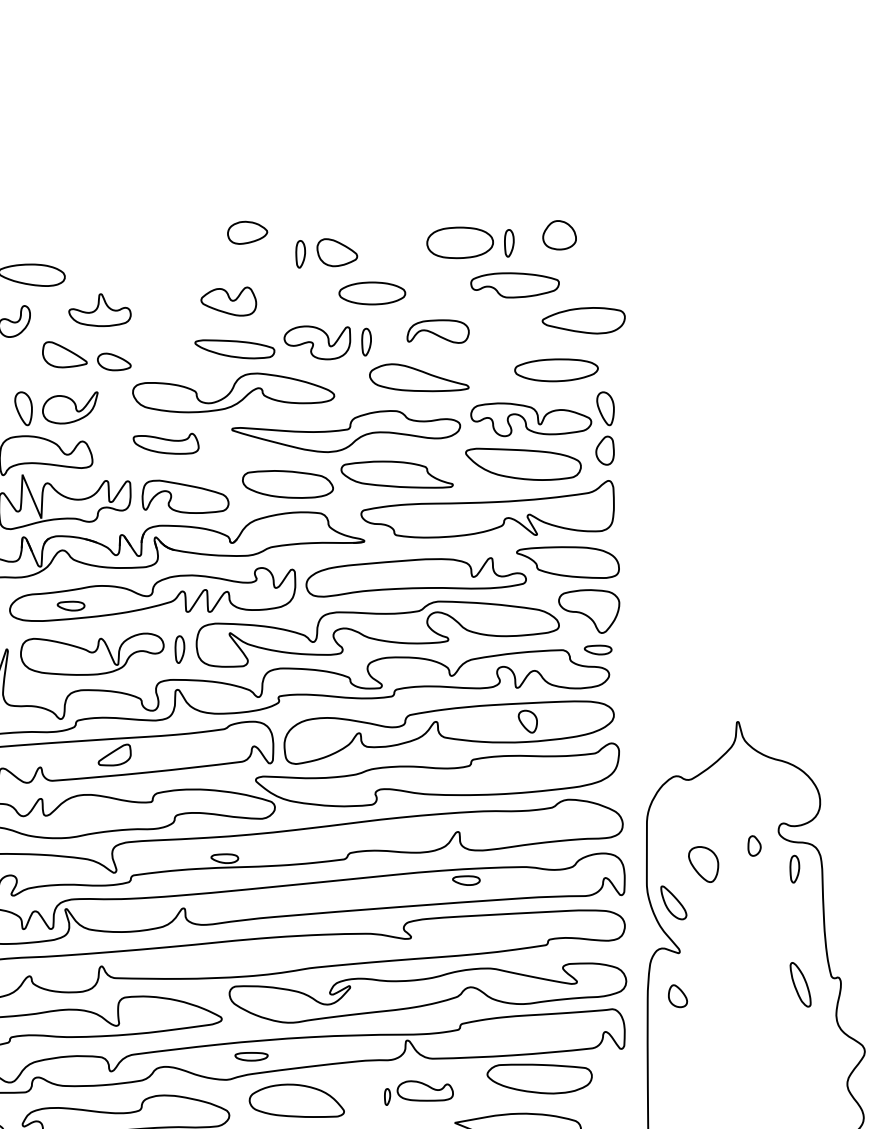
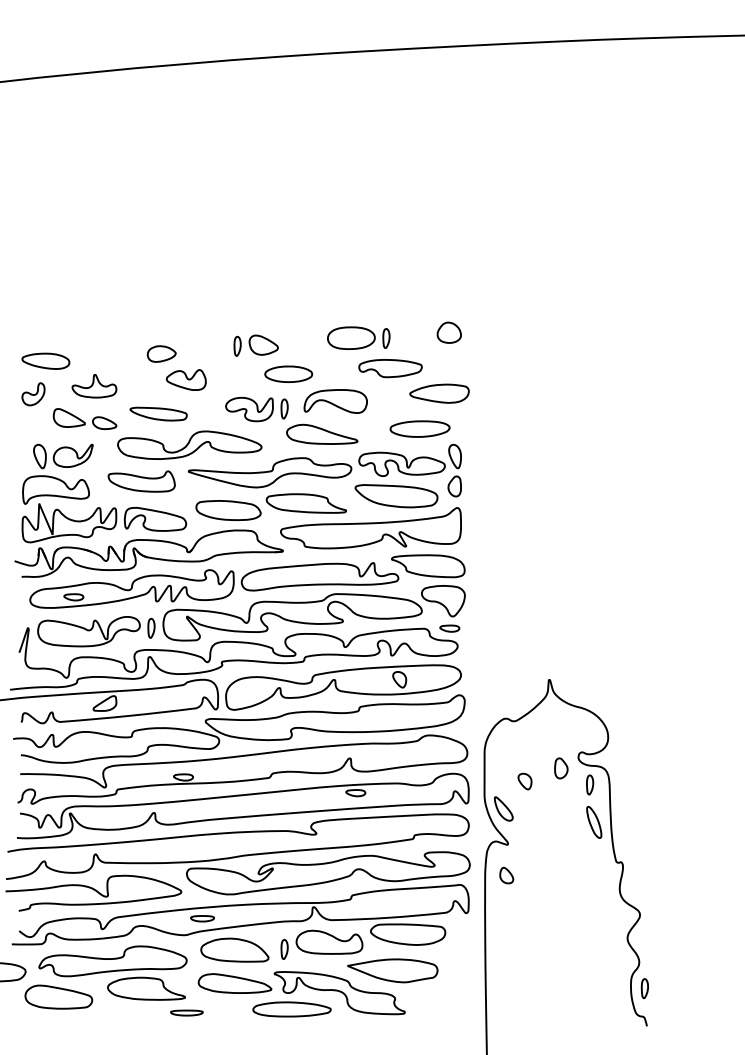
part: (247, 232) -> (161, 353), moved
part: (558, 234) -> (448, 332), moved
part: (437, 331) -> (335, 401), size x1.43
part: (234, 348) -> (158, 413), moved
part: (165, 443) -> (141, 481), size x1.43
part: (754, 846) -> (561, 768), size x1.43
part: (702, 864) -> (524, 781), size x0.62
part: (801, 983) -> (594, 821), moved
part: (418, 1092) -> (321, 944), size x1.67

